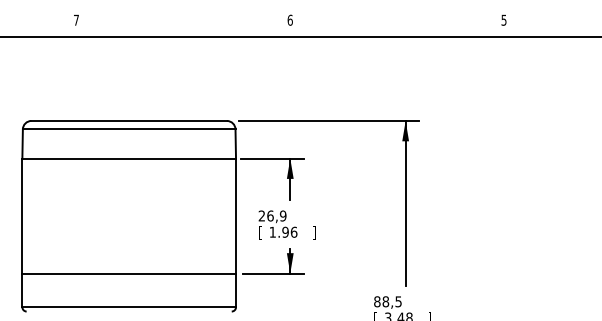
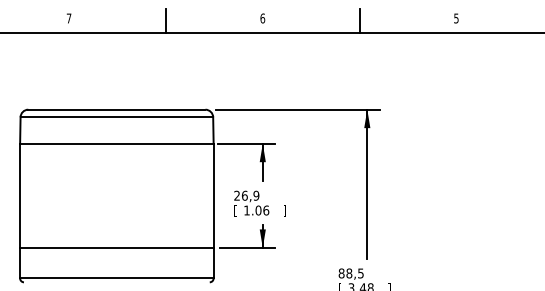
line: (183, 22) -> (166, 20), added
line: (397, 22) -> (359, 20), added
text: (285, 232) -> (258, 210), 1.96 -> 1.06

